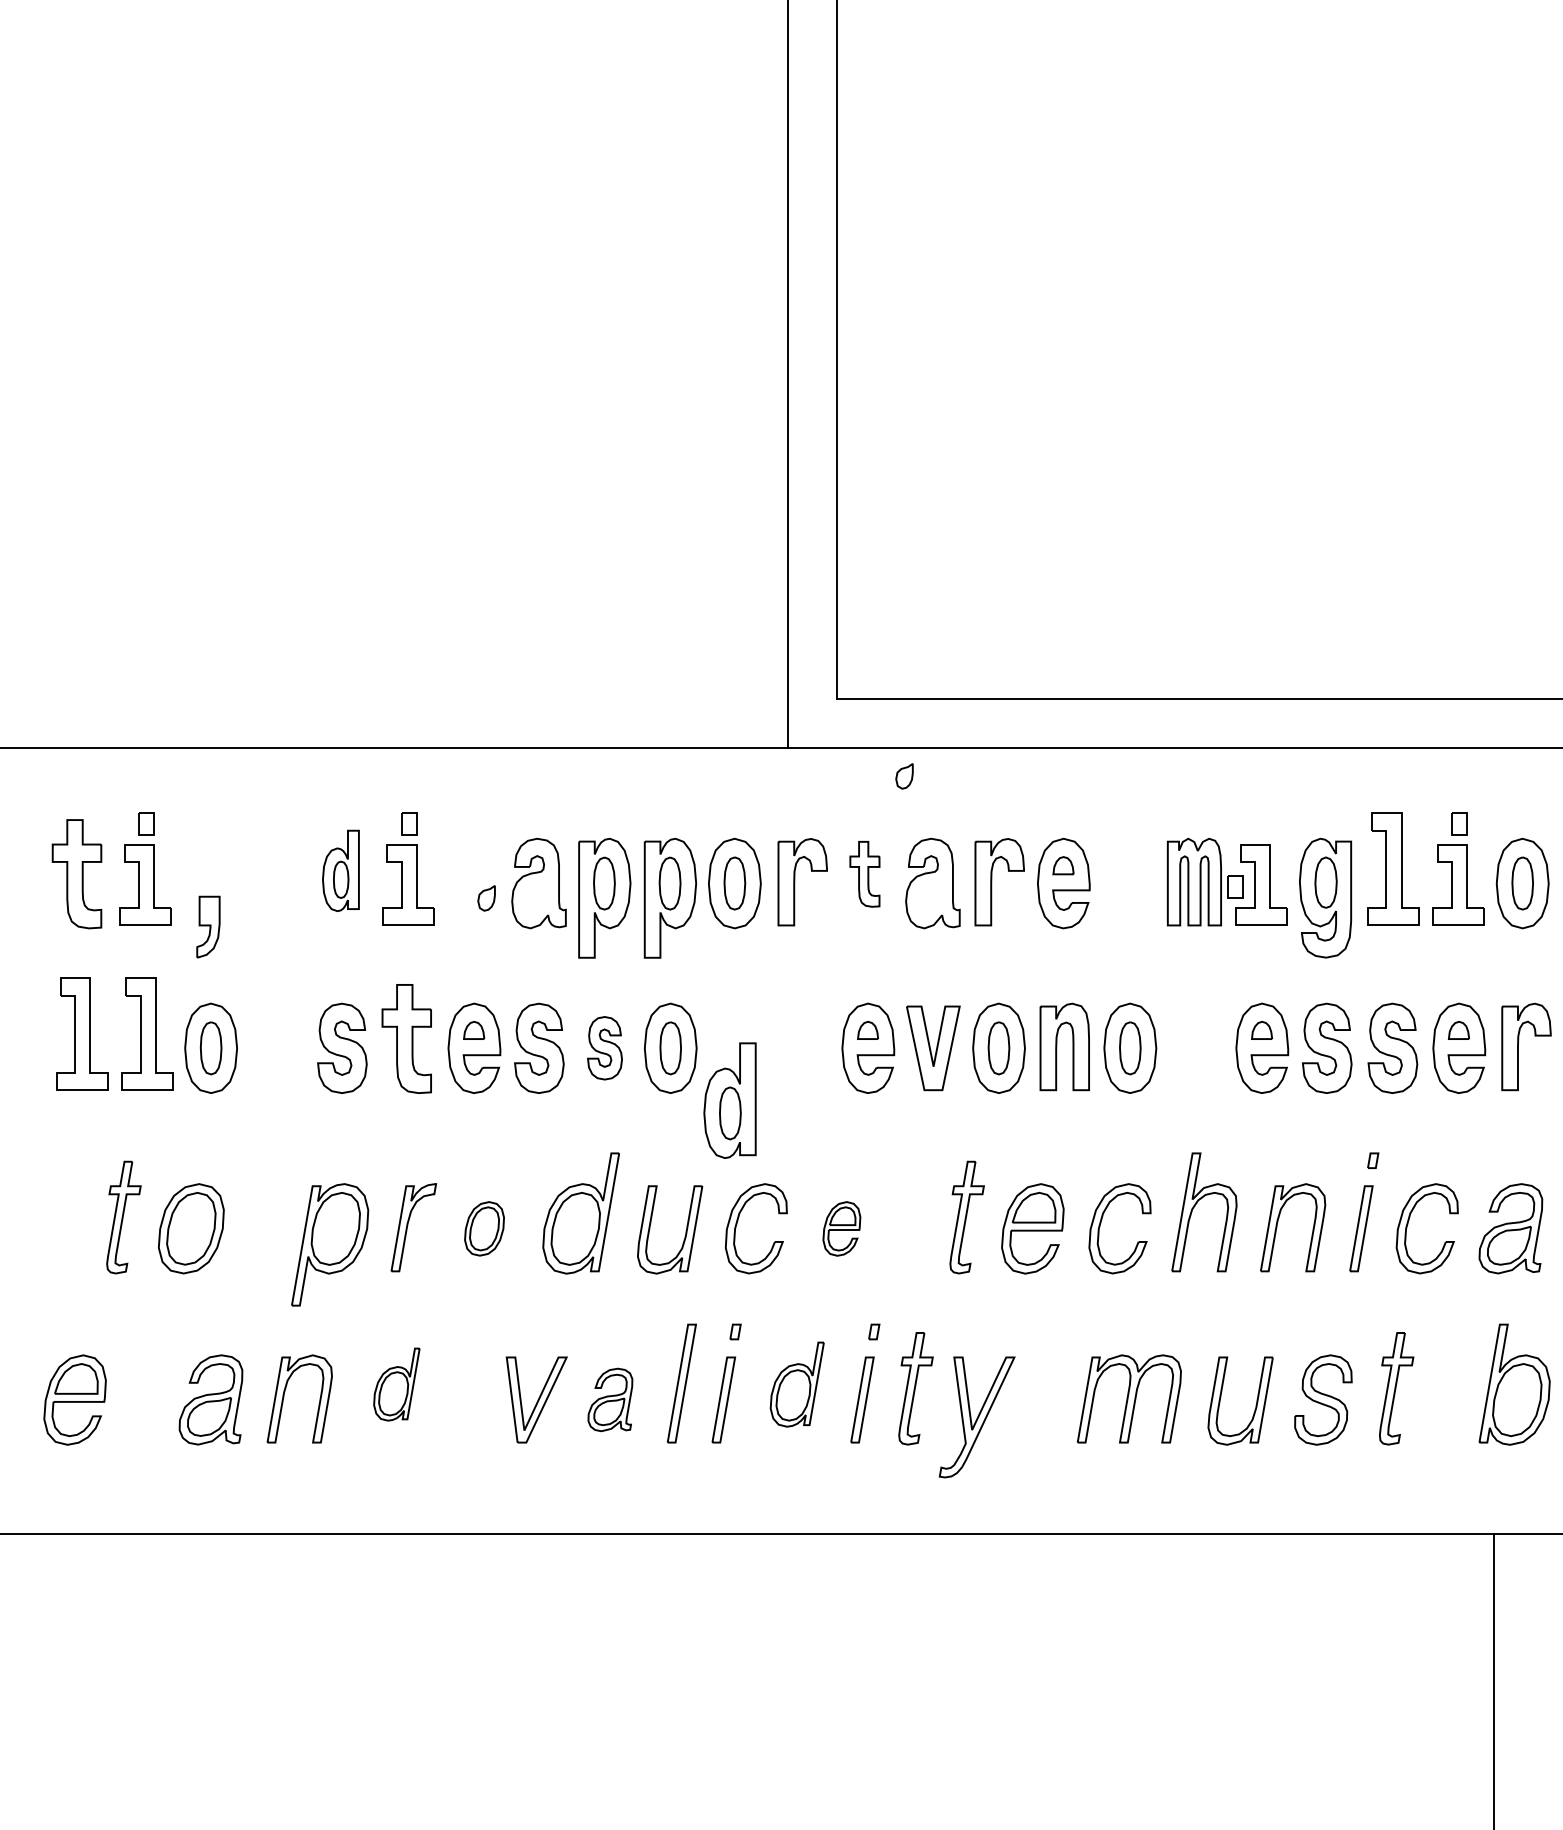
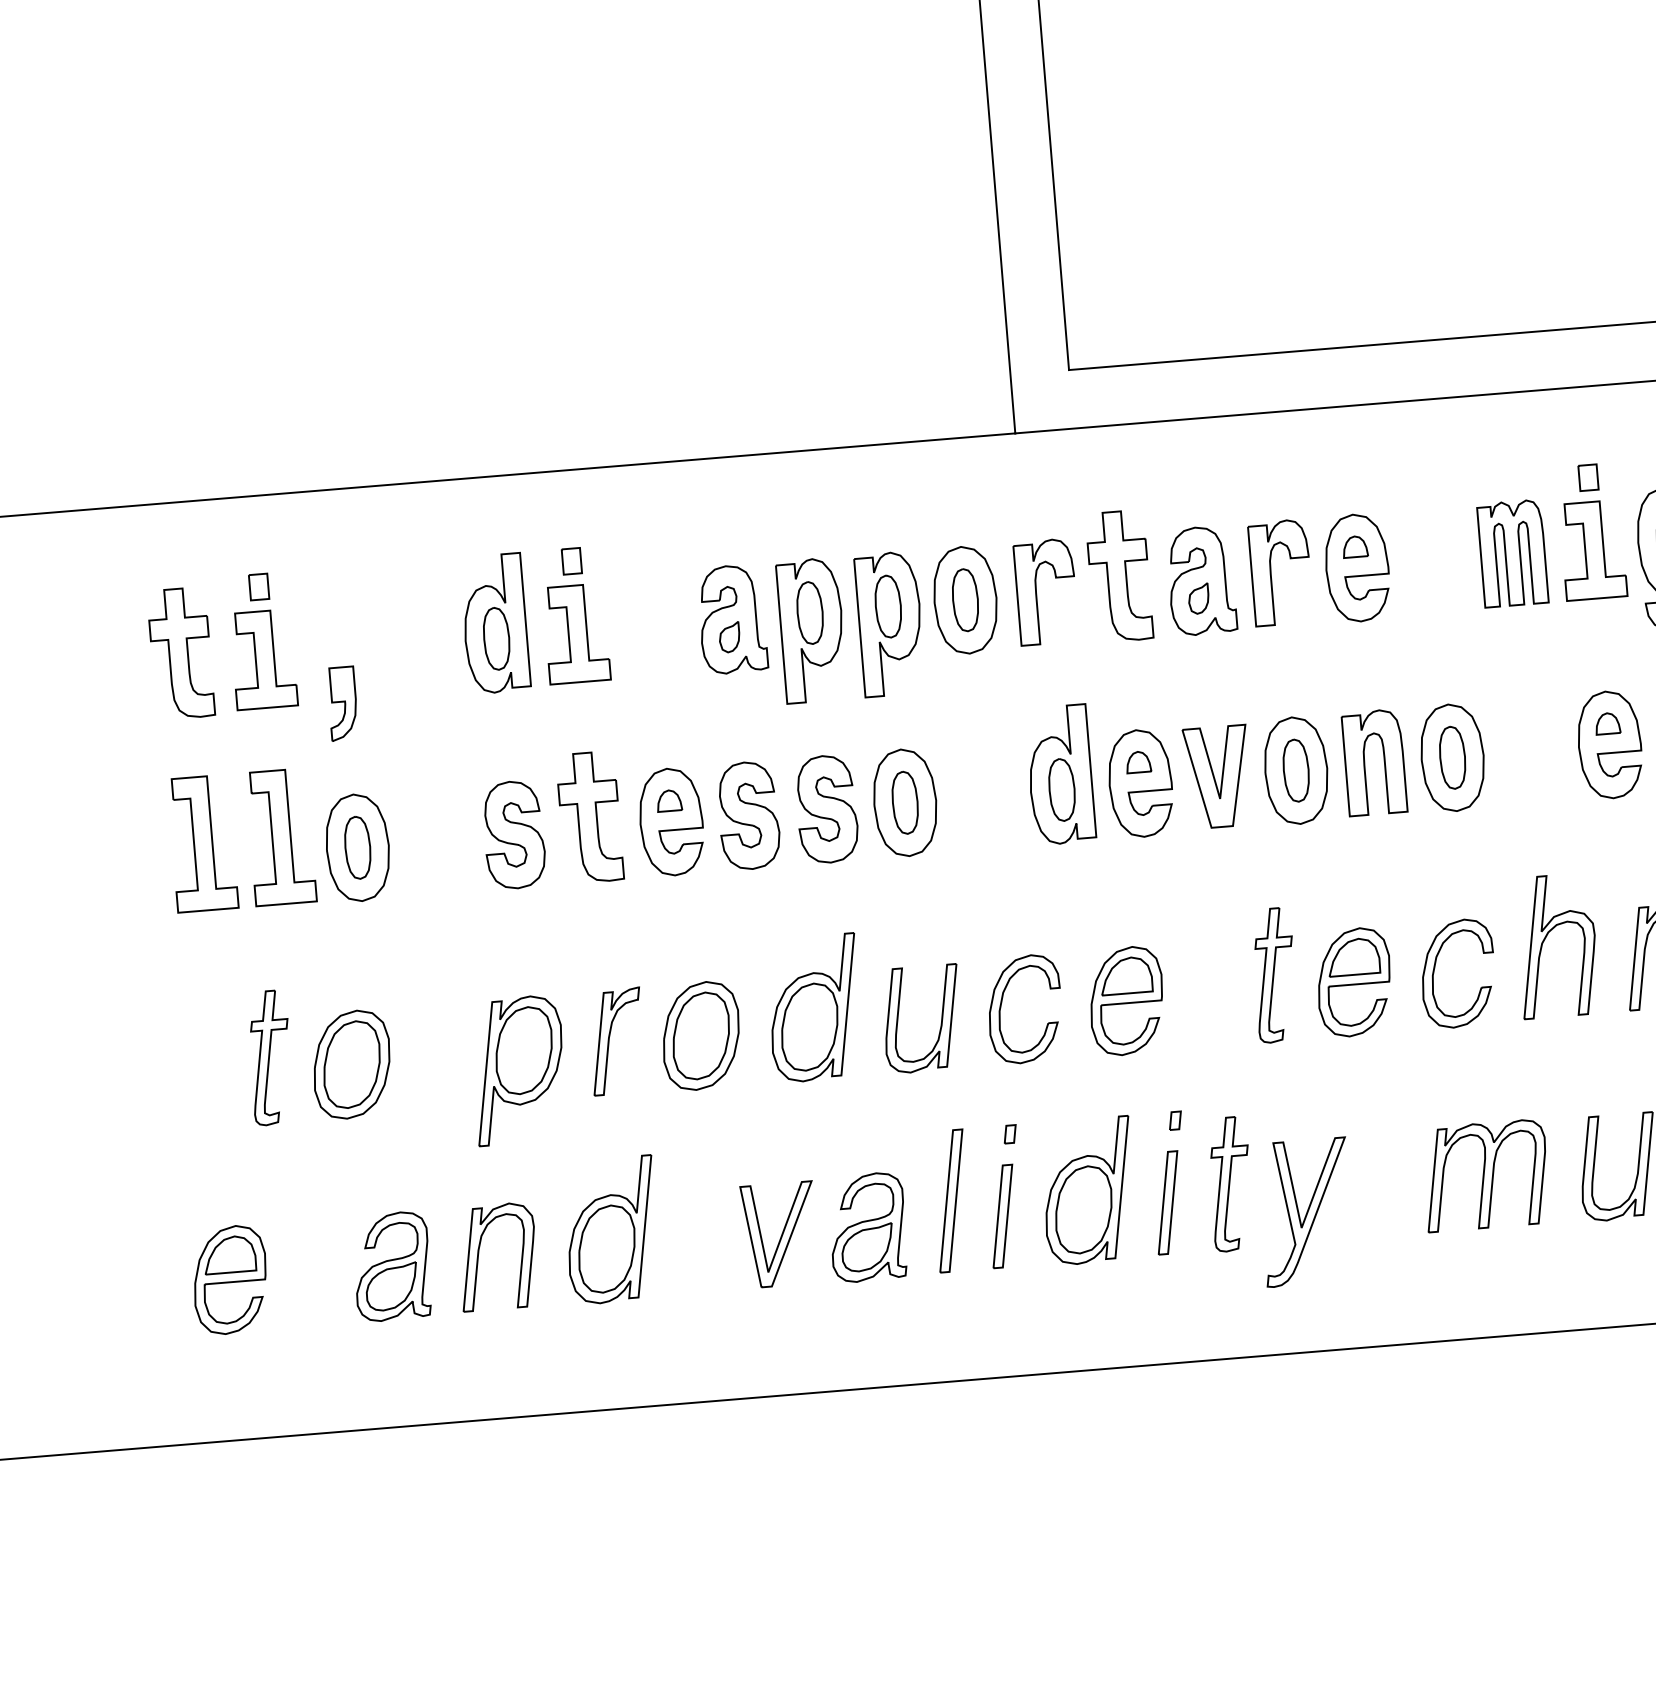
part: (904, 776) -> (1198, 598), moved
part: (340, 870) -> (494, 623), size x1.43
part: (864, 874) -> (1119, 576), size x1.67
part: (1235, 886) -> (1588, 477), moved
part: (486, 898) -> (729, 637), moved
part: (604, 1047) -> (826, 808), size x1.43
part: (729, 1100) -> (1059, 774), moved
part: (484, 1228) -> (701, 1035), size x1.67
part: (841, 1228) -> (1126, 1000), size x1.67
part: (396, 1384) -> (611, 1230), size x1.67
part: (797, 1384) -> (1089, 1190), size x1.43
part: (610, 1399) -> (867, 1226), size x1.43

